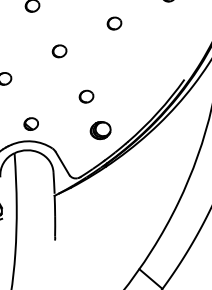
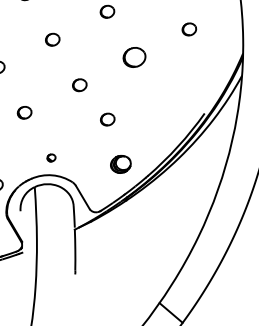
part: (114, 23) -> (134, 57), size x1.6
part: (86, 96) -> (107, 119), moved
part: (31, 123) -> (51, 157), size x0.6

